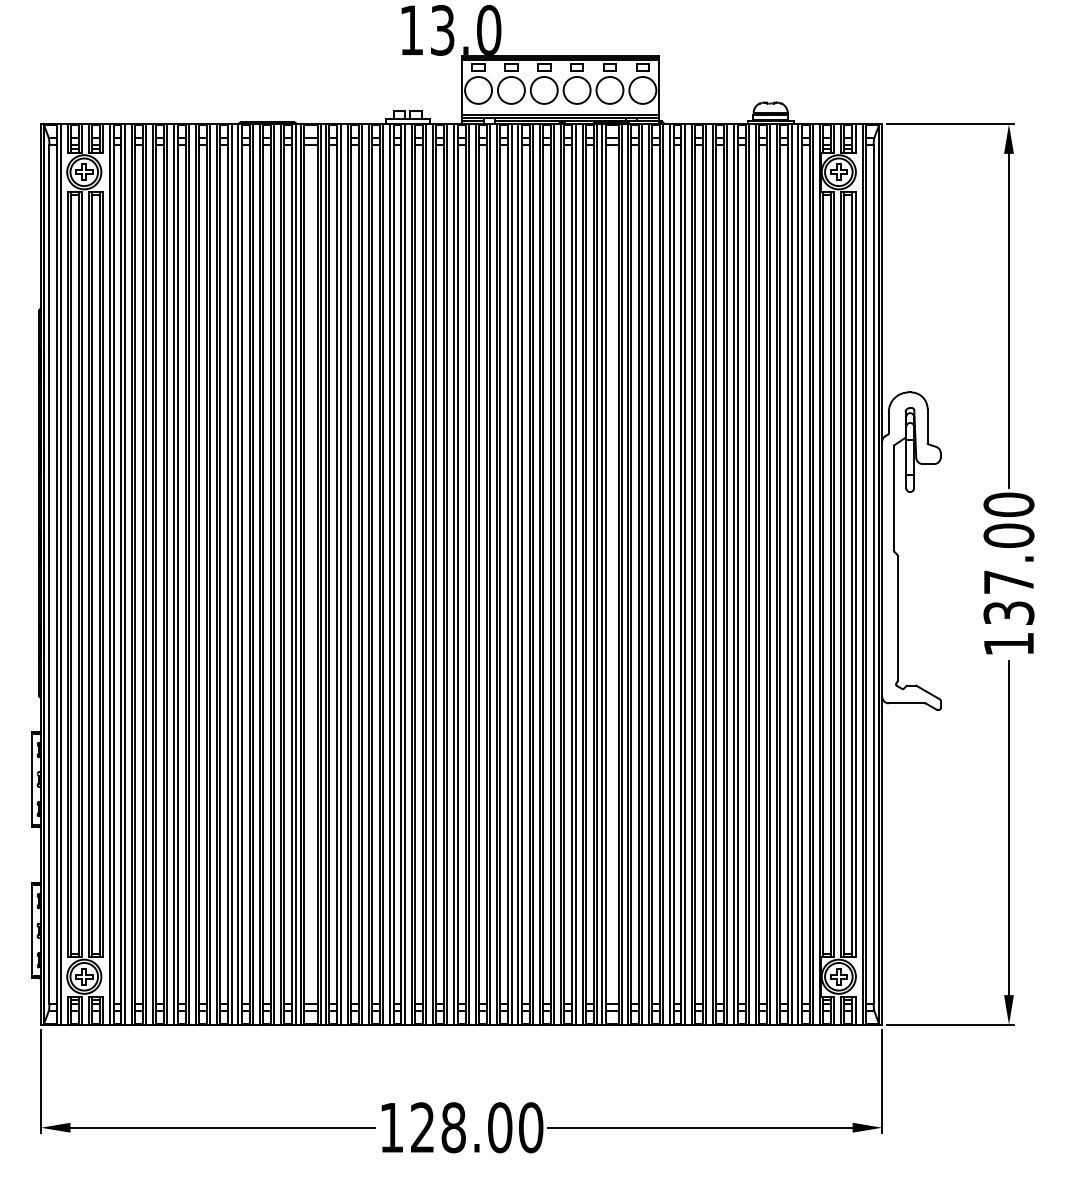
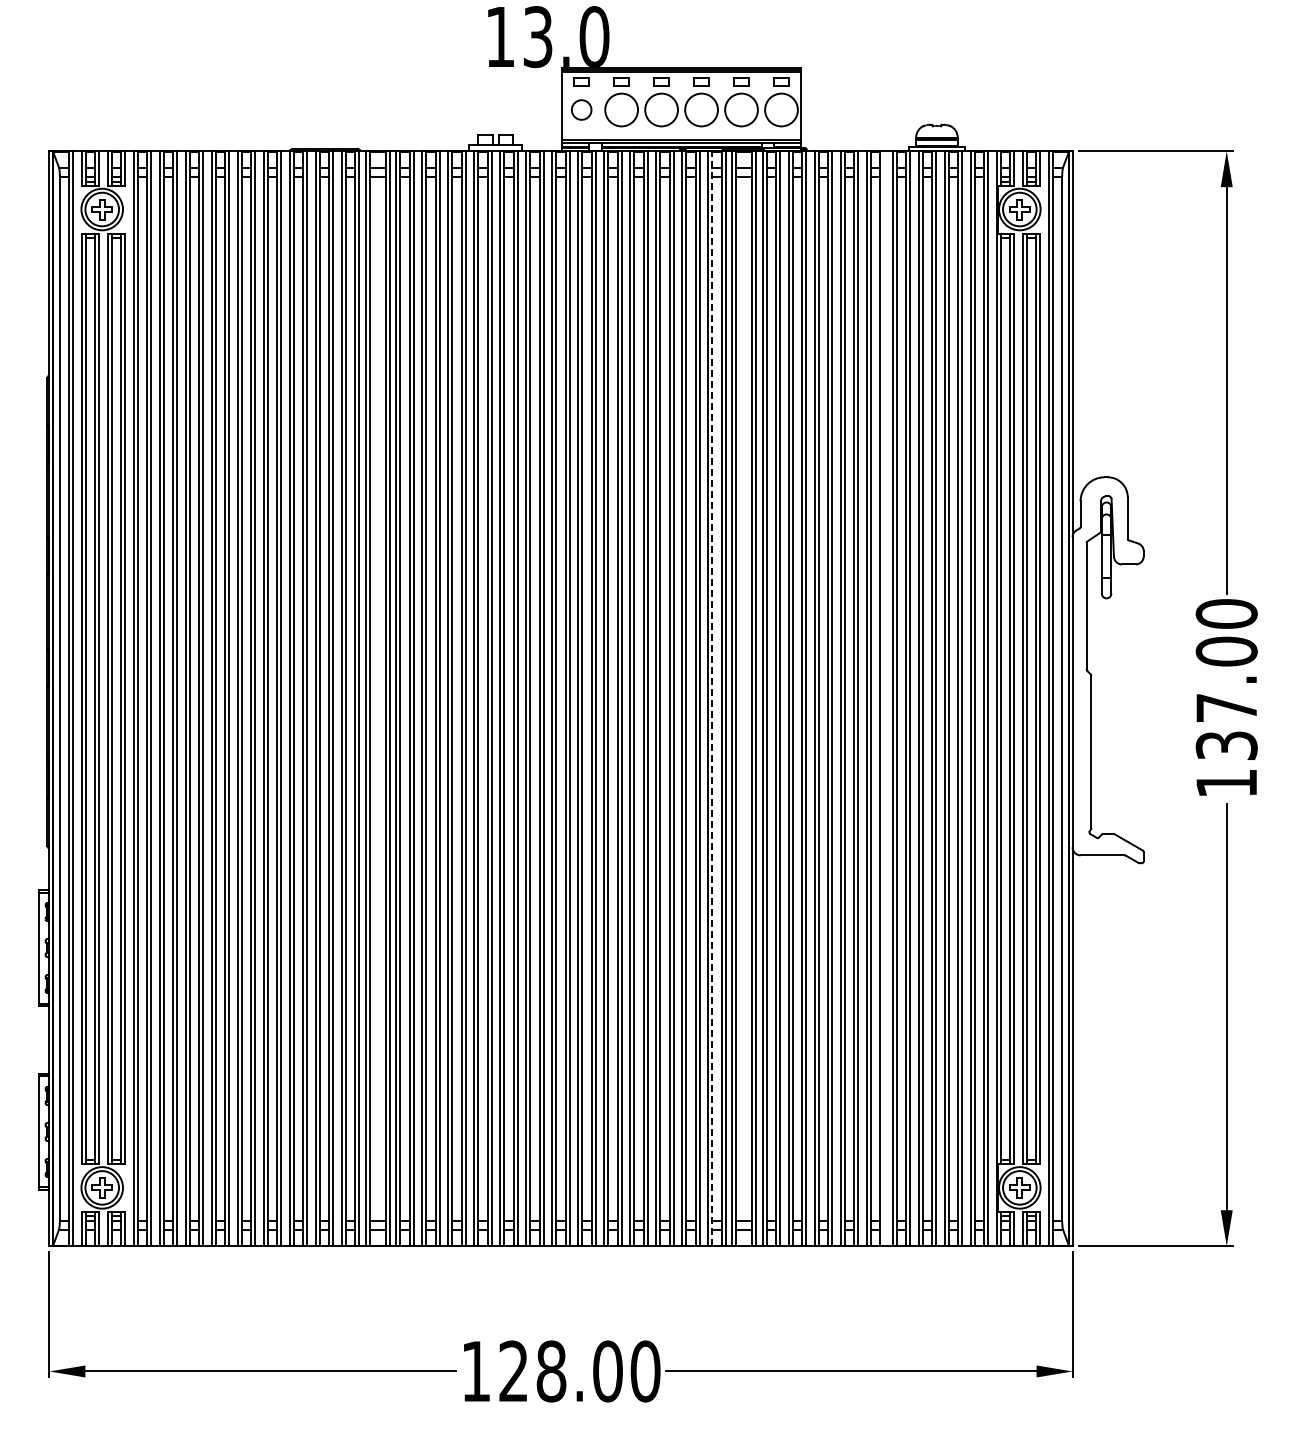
circle: (478, 90) -> (581, 109), size x0.6
line: (586, 574) -> (712, 698), solid -> dashed
line: (727, 574) -> (884, 698), removed

